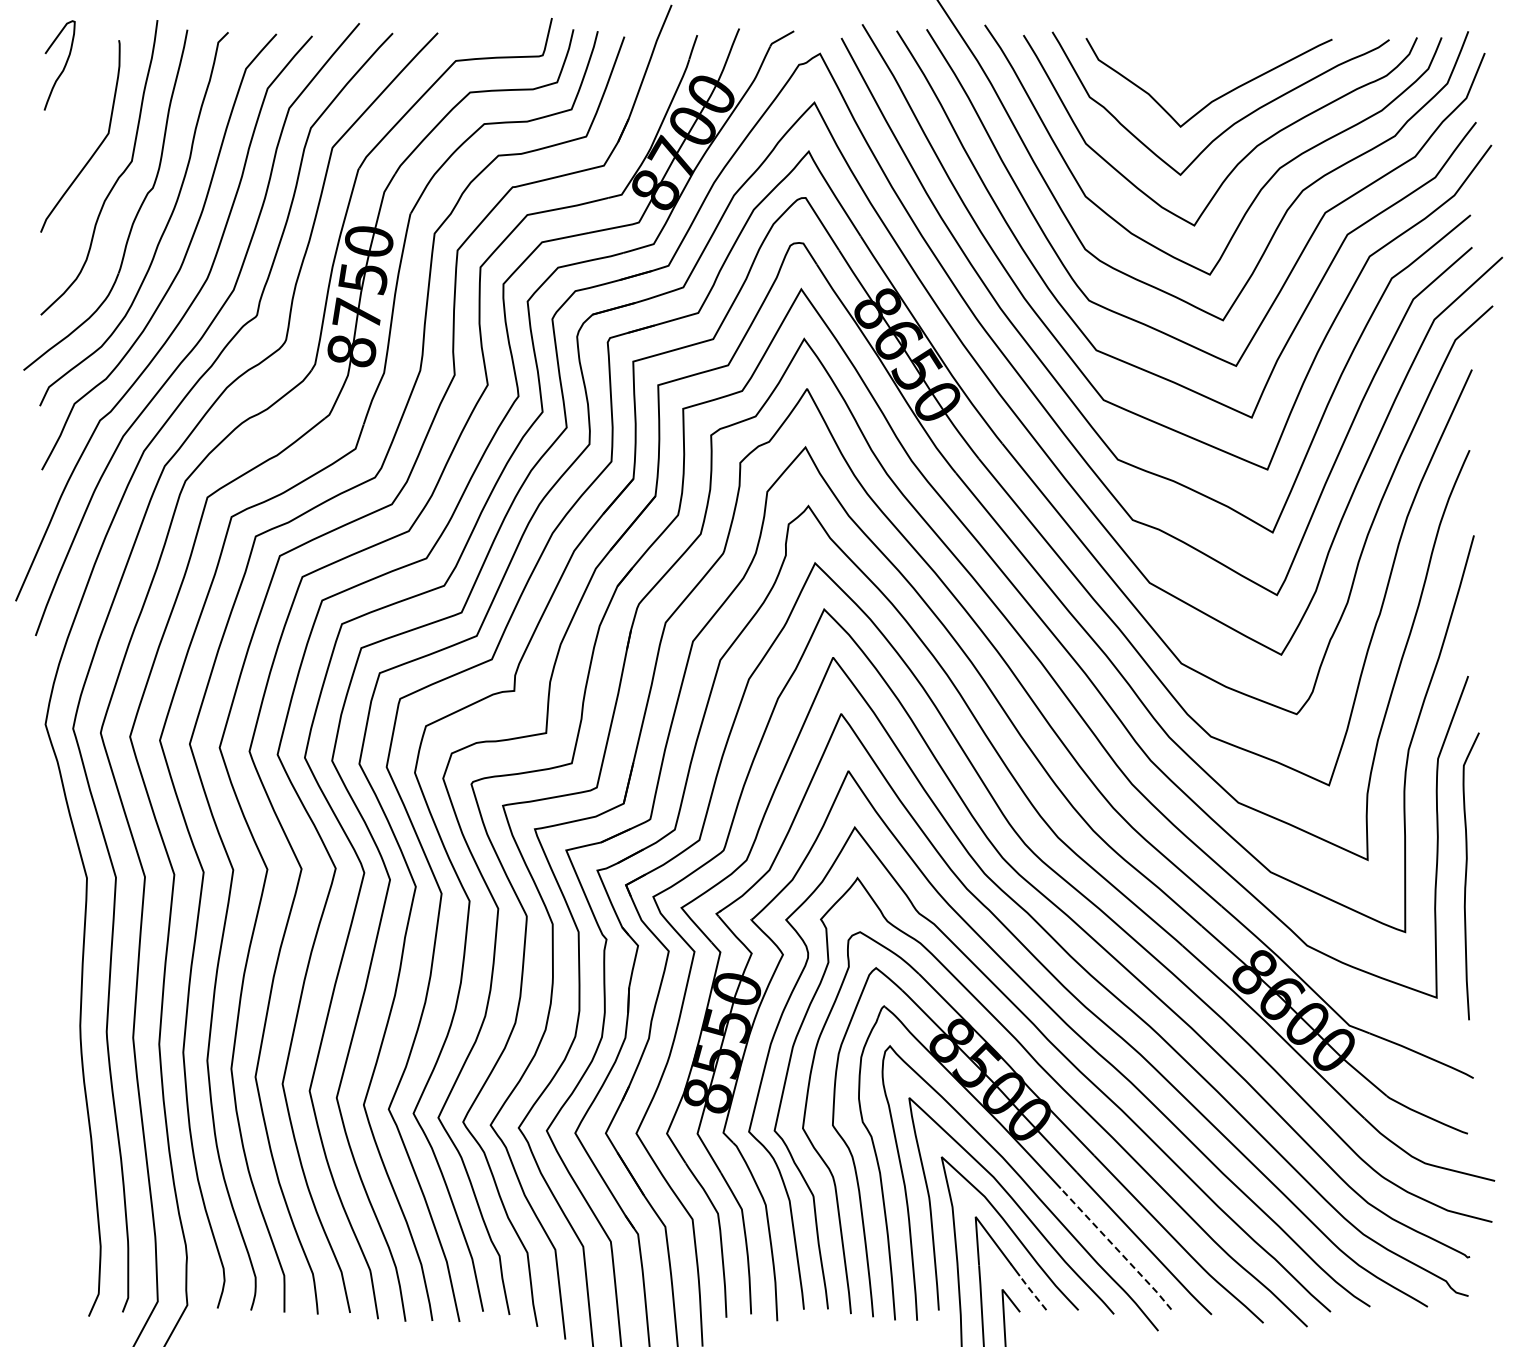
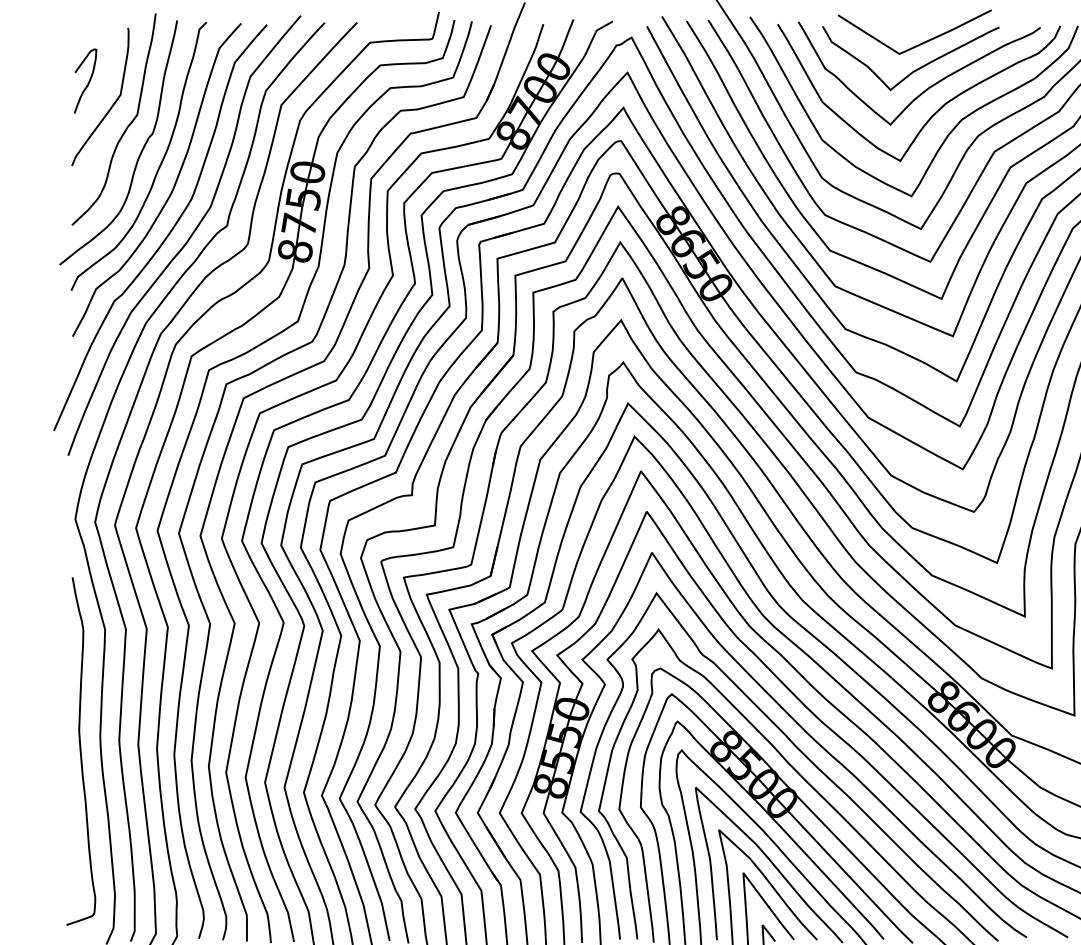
line: (1221, 62) -> (919, 43), added
curve: (63, 67) -> (88, 82), moved
curve: (53, 1047) -> (81, 751), added
line: (1117, 1249) -> (845, 896), dashed -> solid
line: (1032, 1292) -> (784, 927), dashed -> solid

